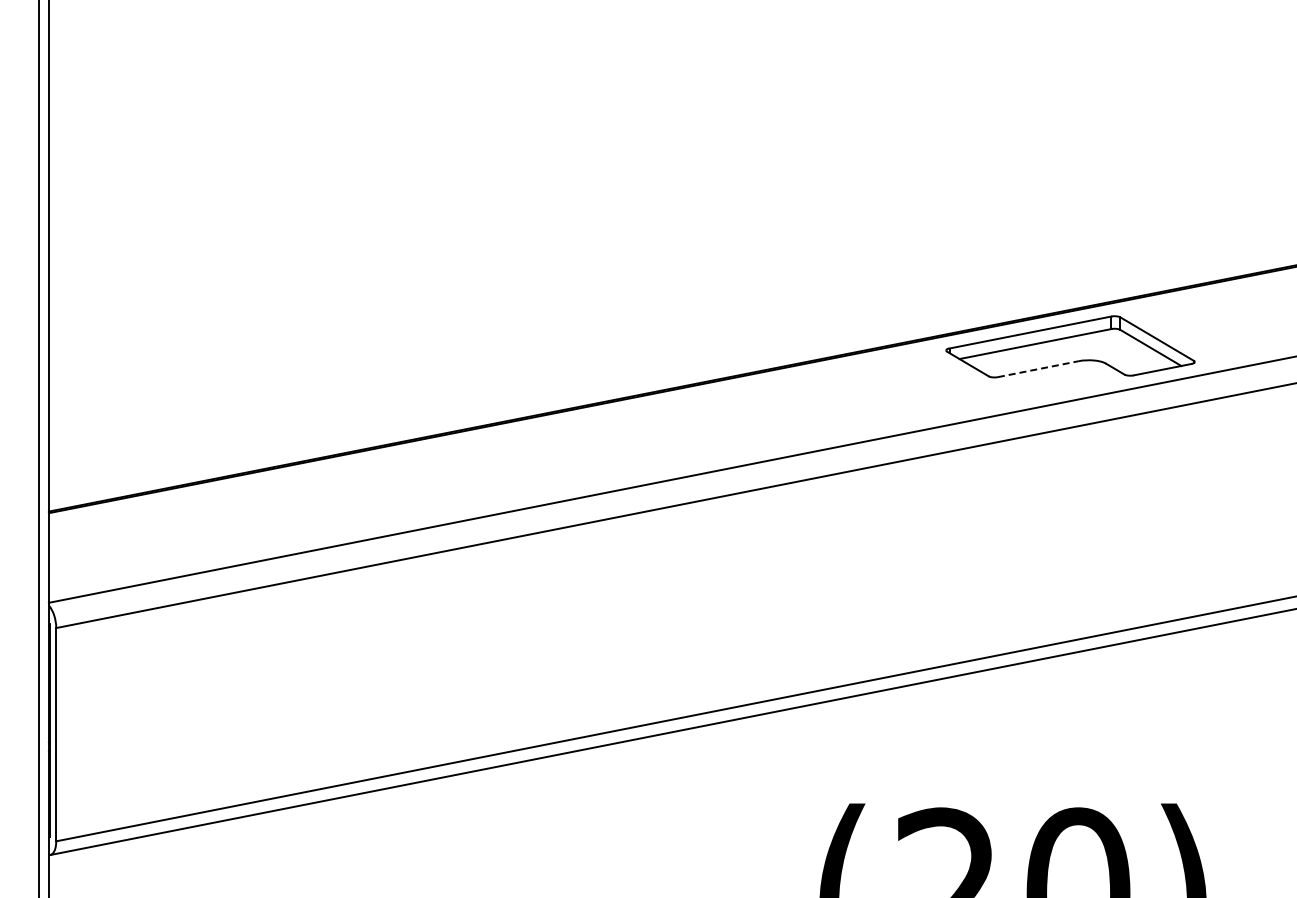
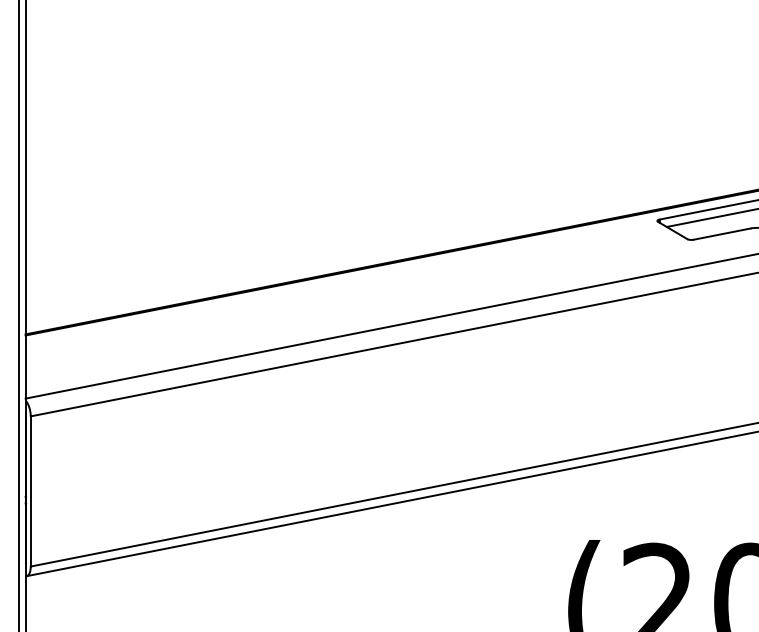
line: (1038, 369) -> (722, 234), dashed -> solid

